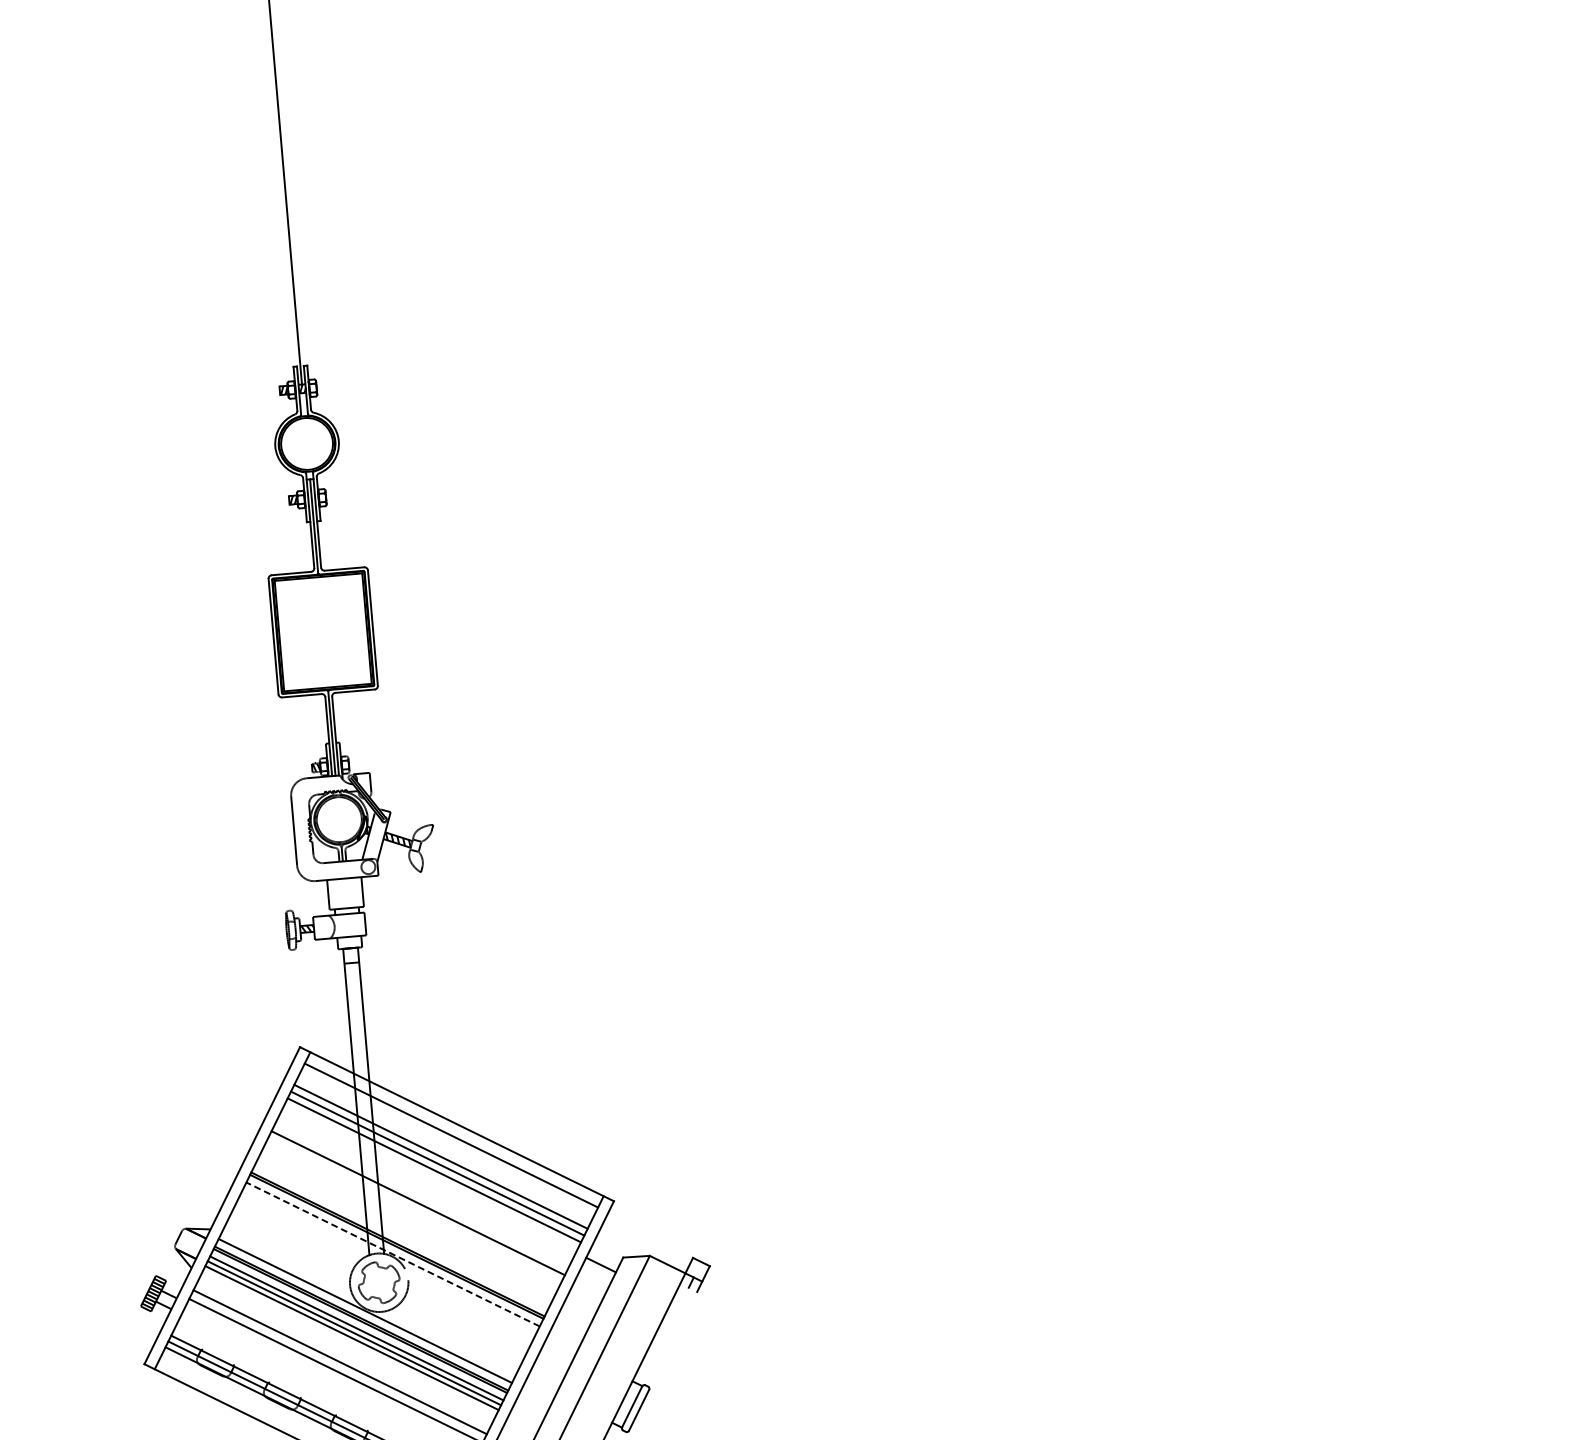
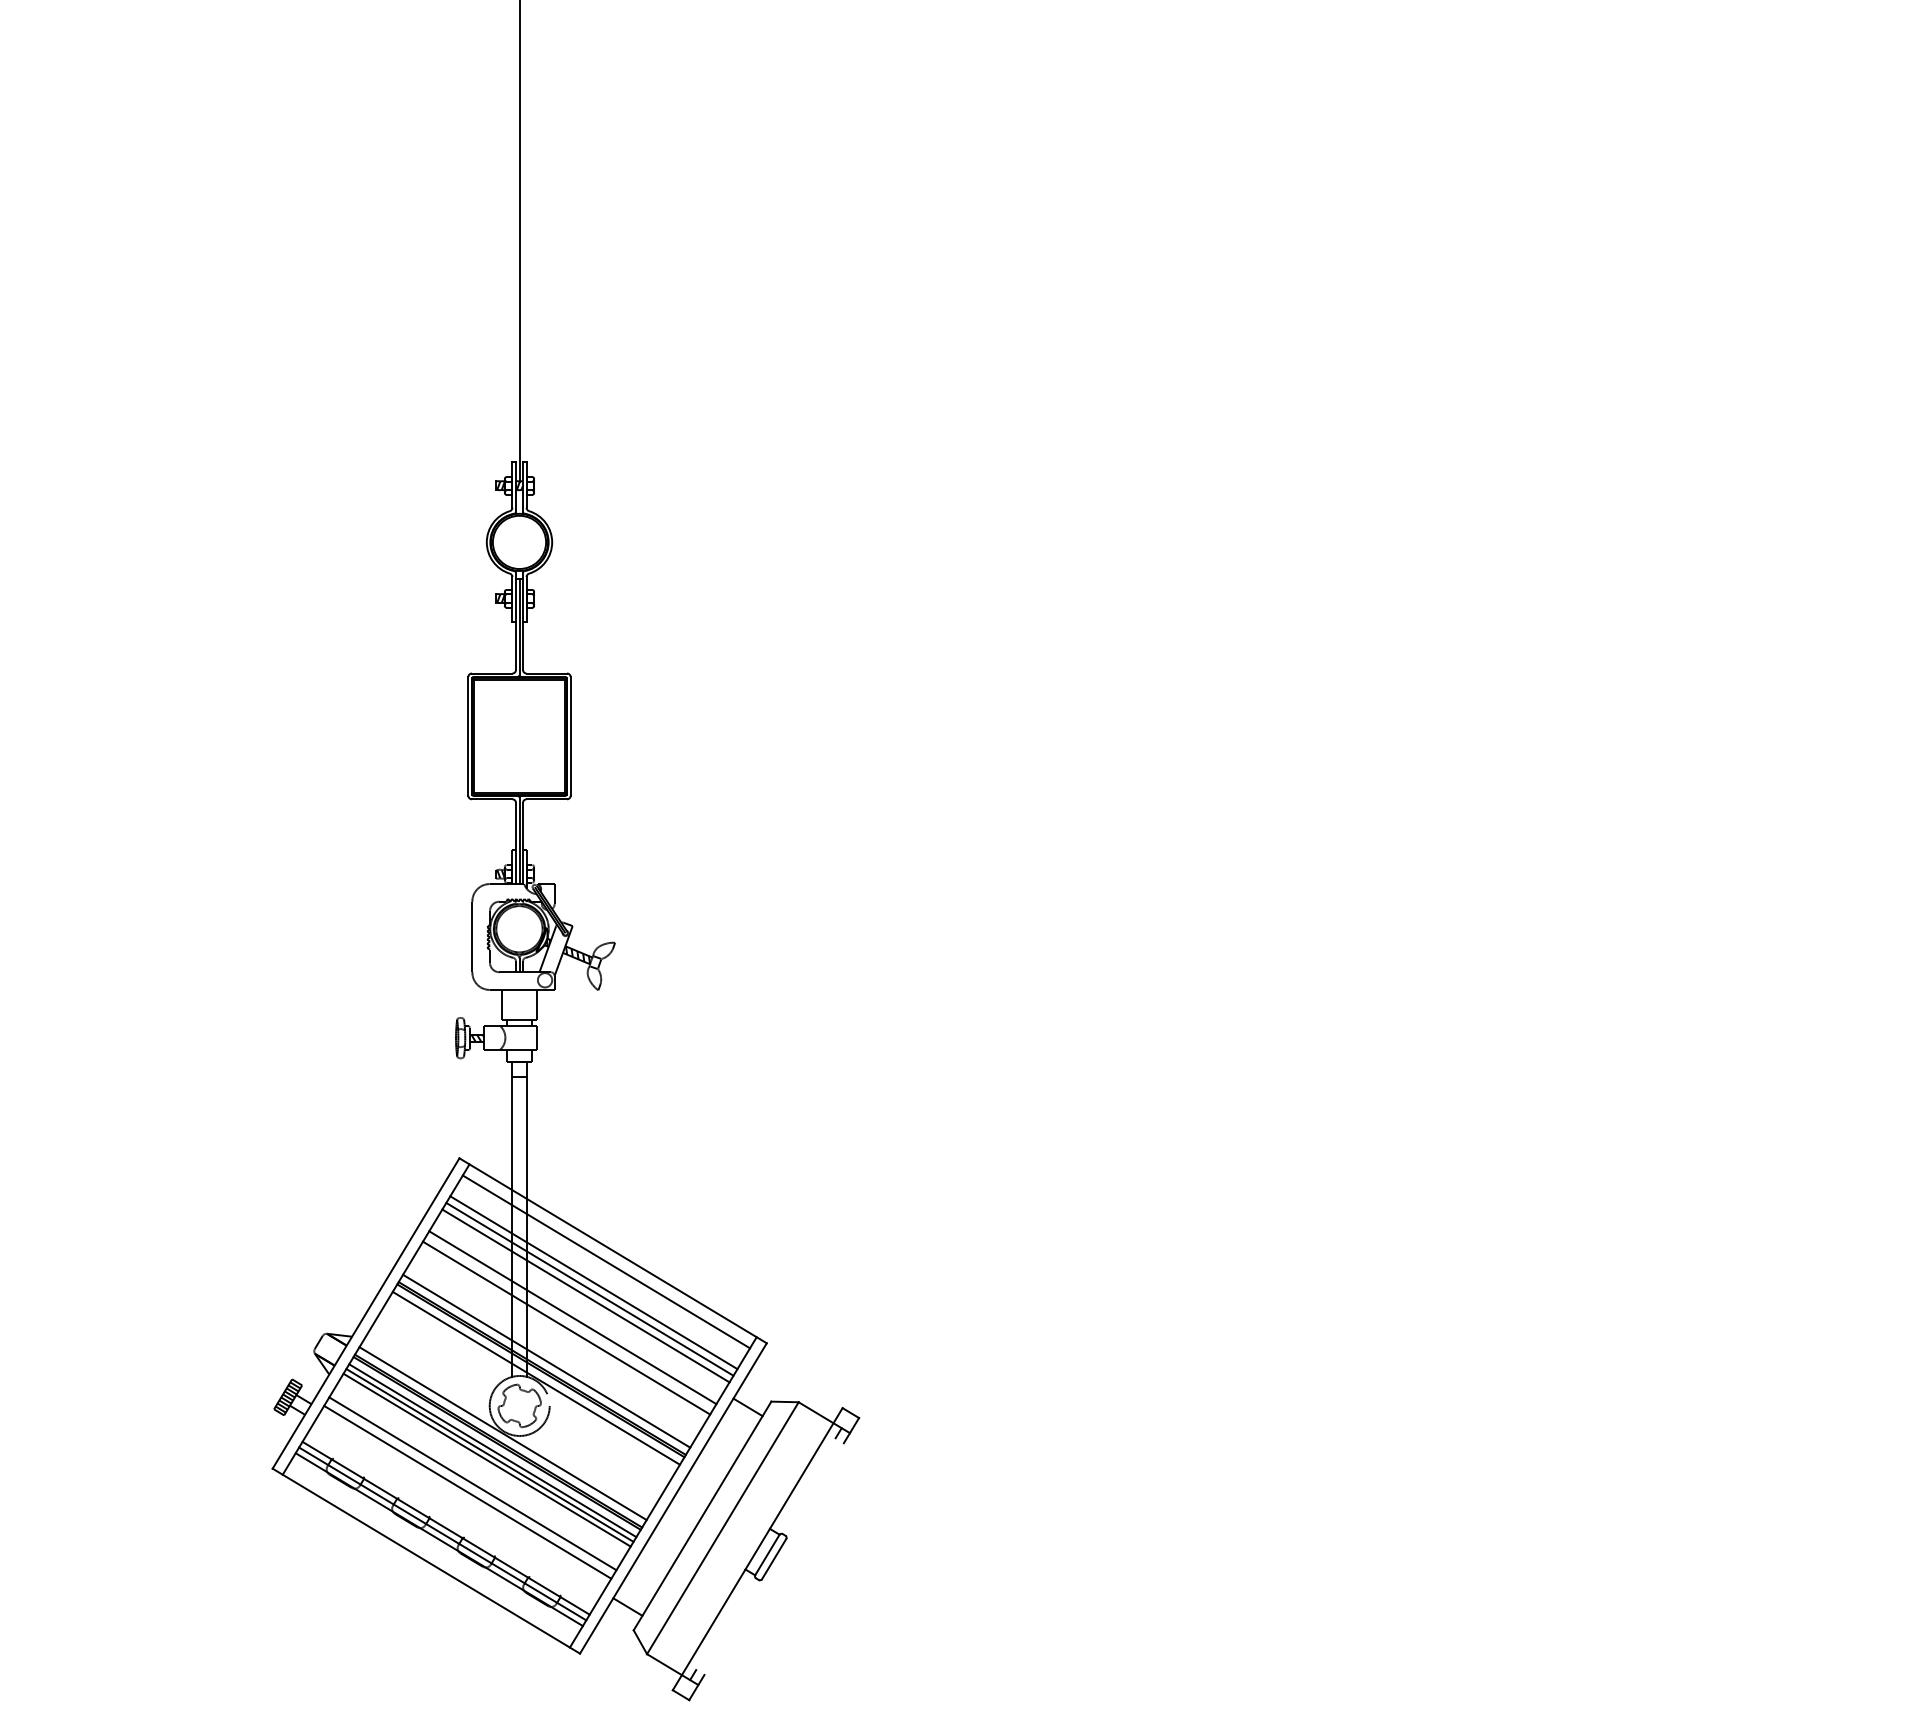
line: (423, 1192) -> (572, 1317), added
line: (401, 1236) -> (546, 1360), added
line: (393, 1254) -> (536, 1378), dashed -> solid

